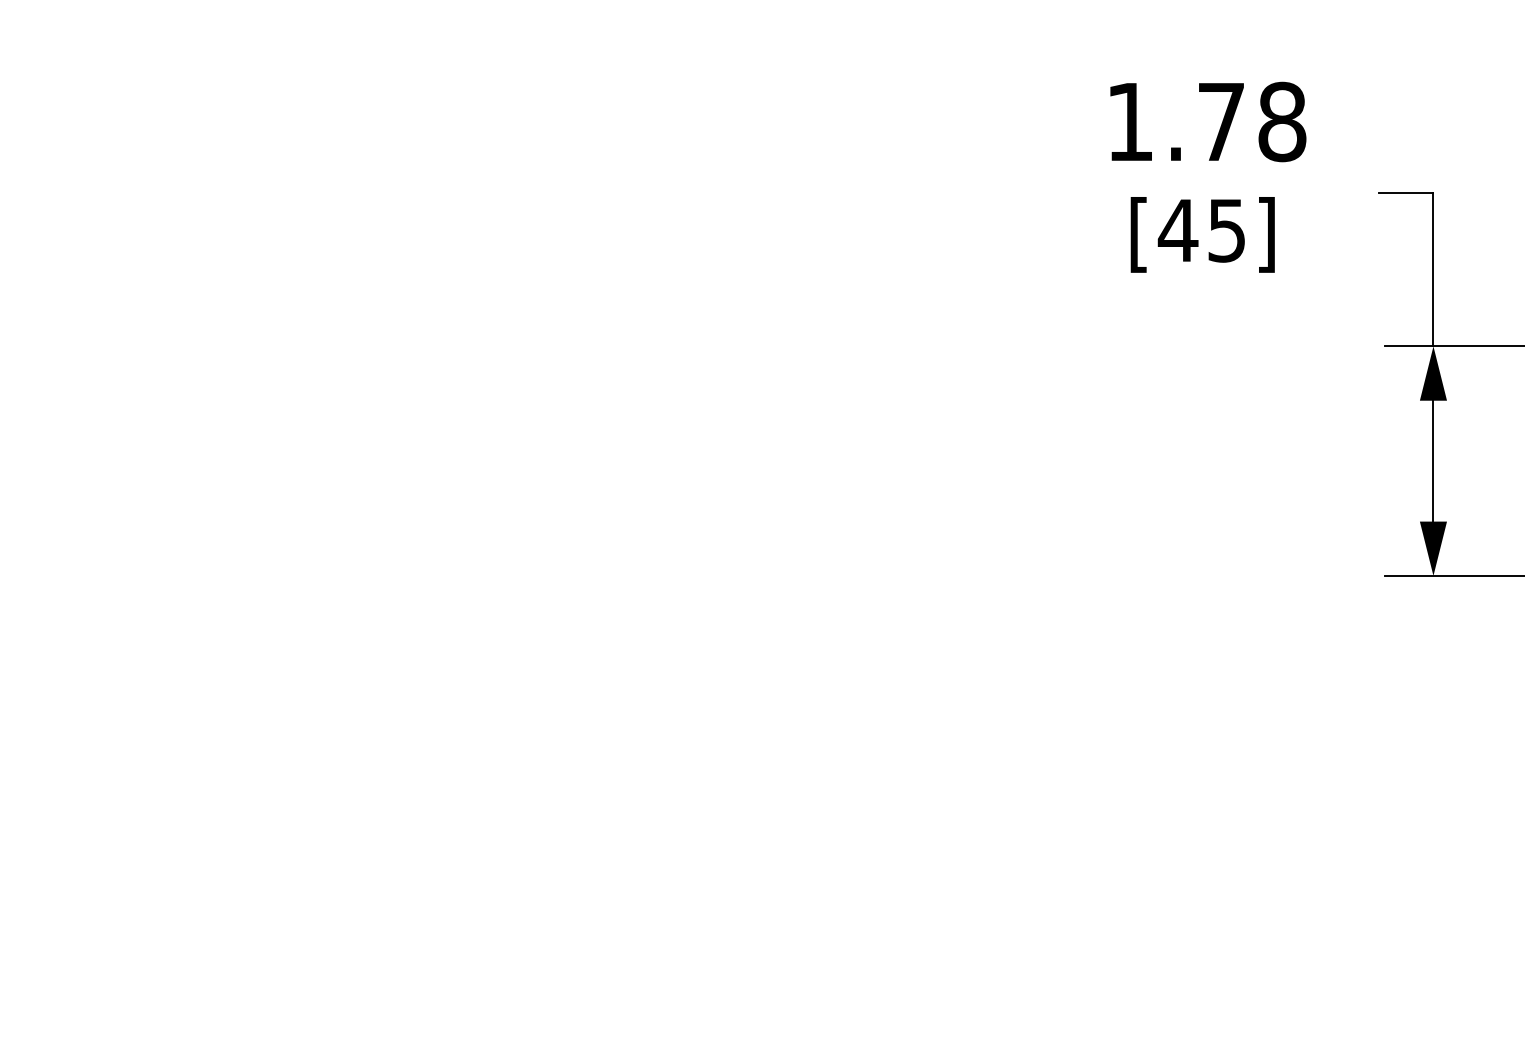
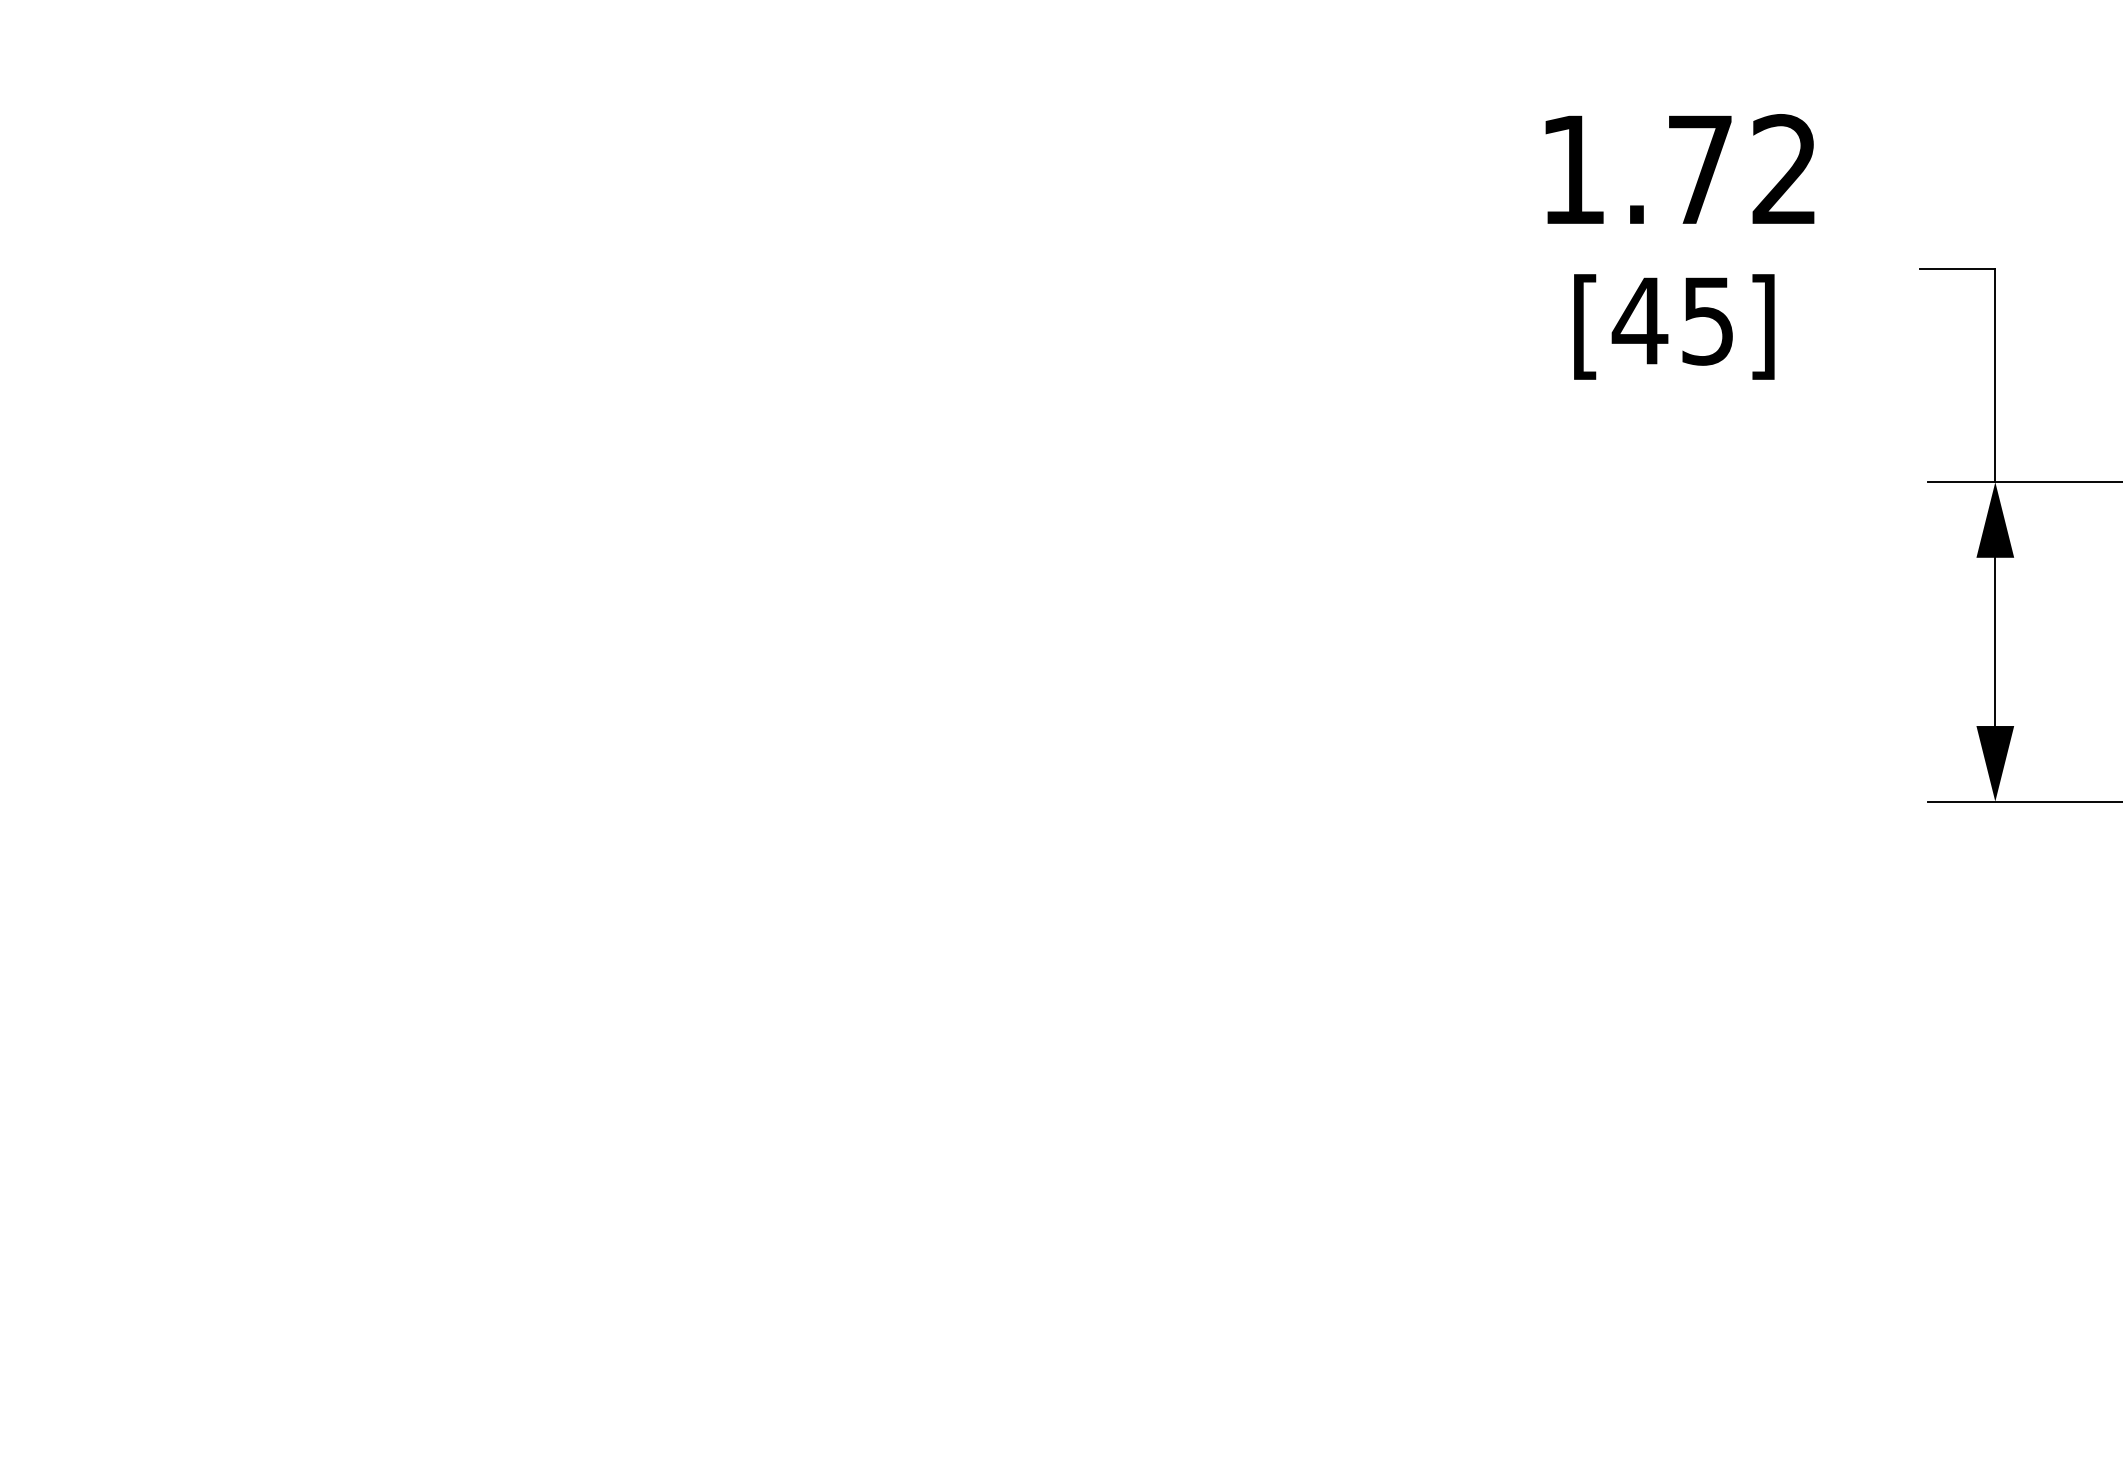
text: (1282, 121) -> (1785, 169), 1.78 -> 1.72

